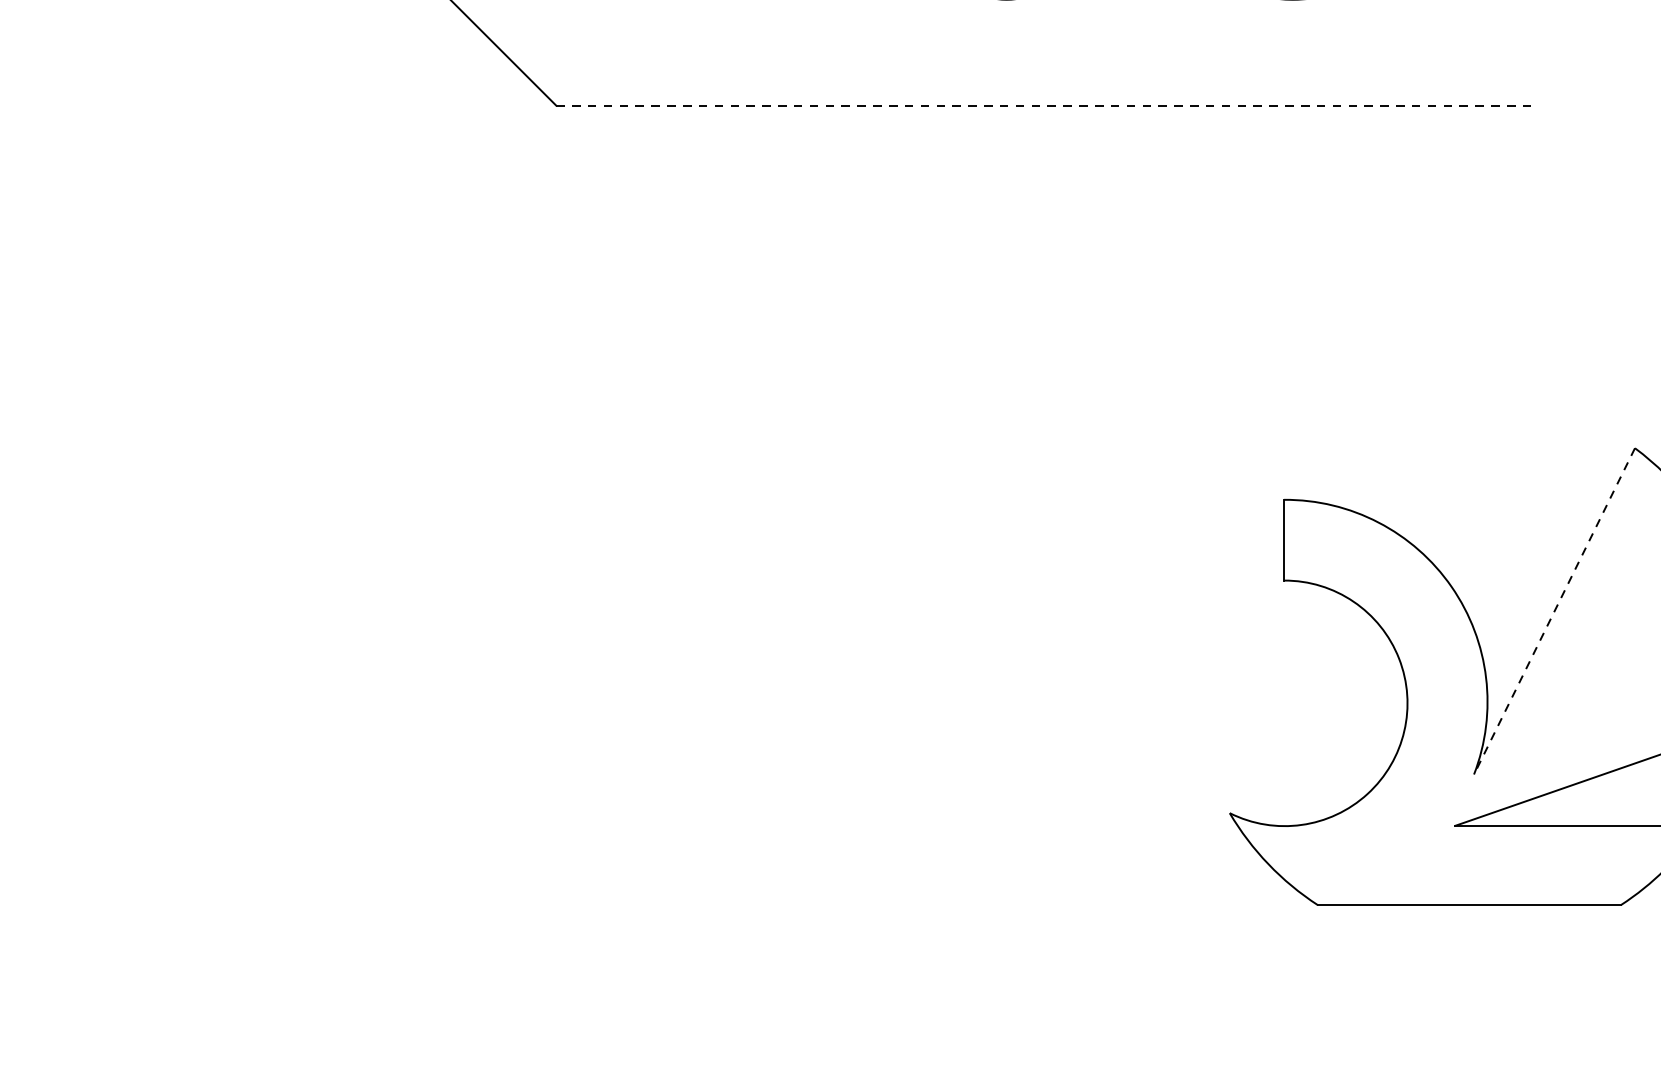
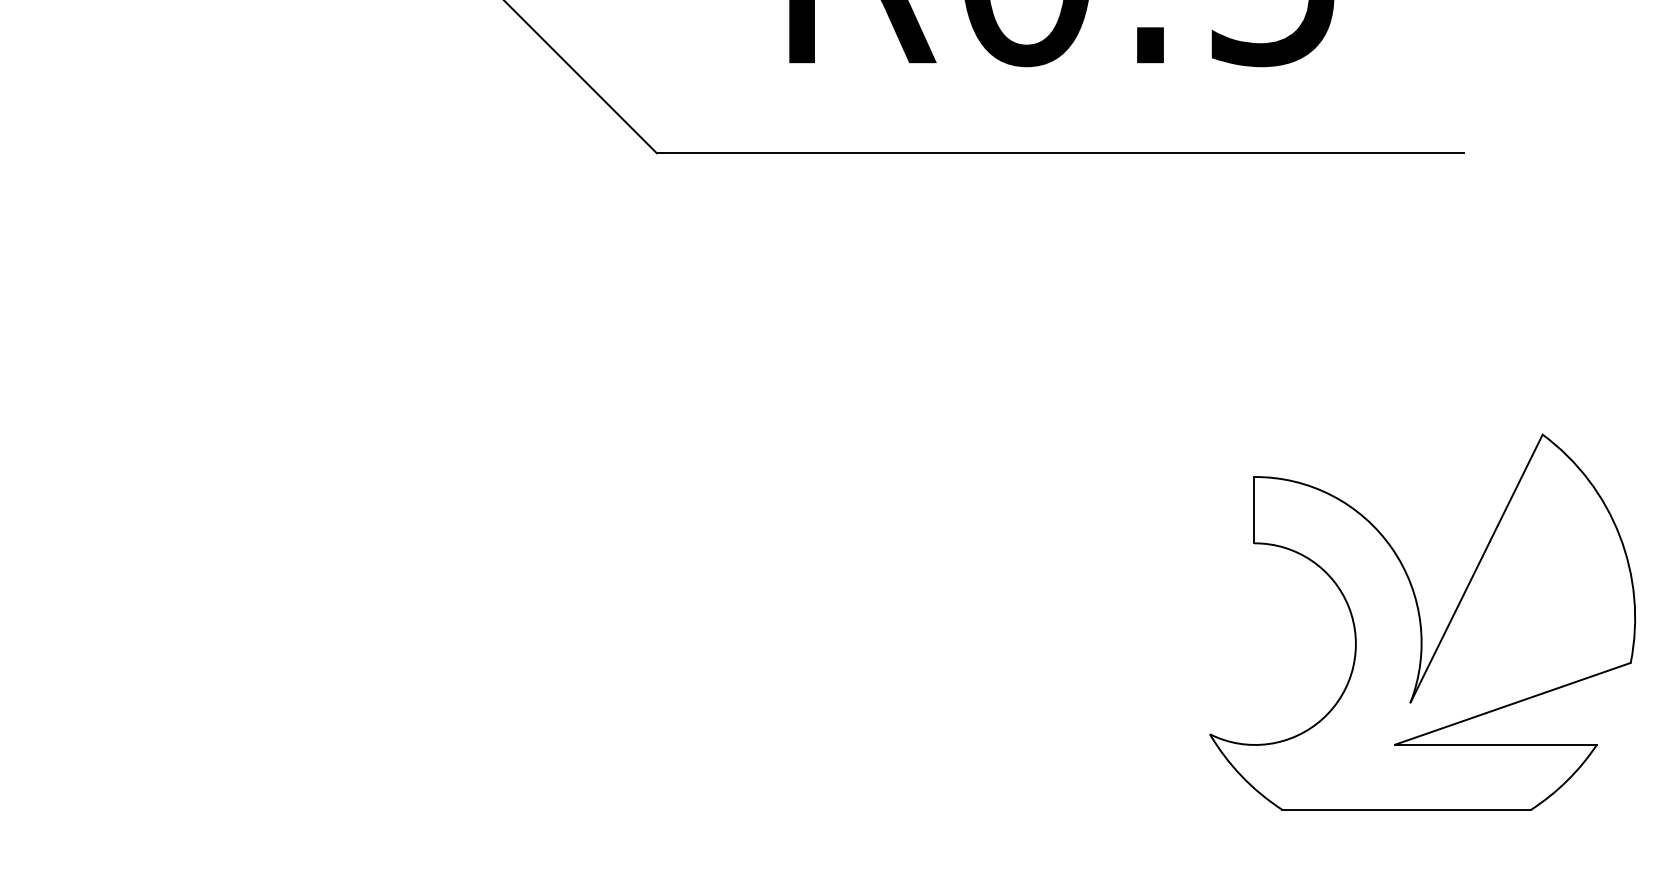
line: (1047, 105) -> (1060, 153), dashed -> solid
line: (1554, 612) -> (1476, 569), dashed -> solid

